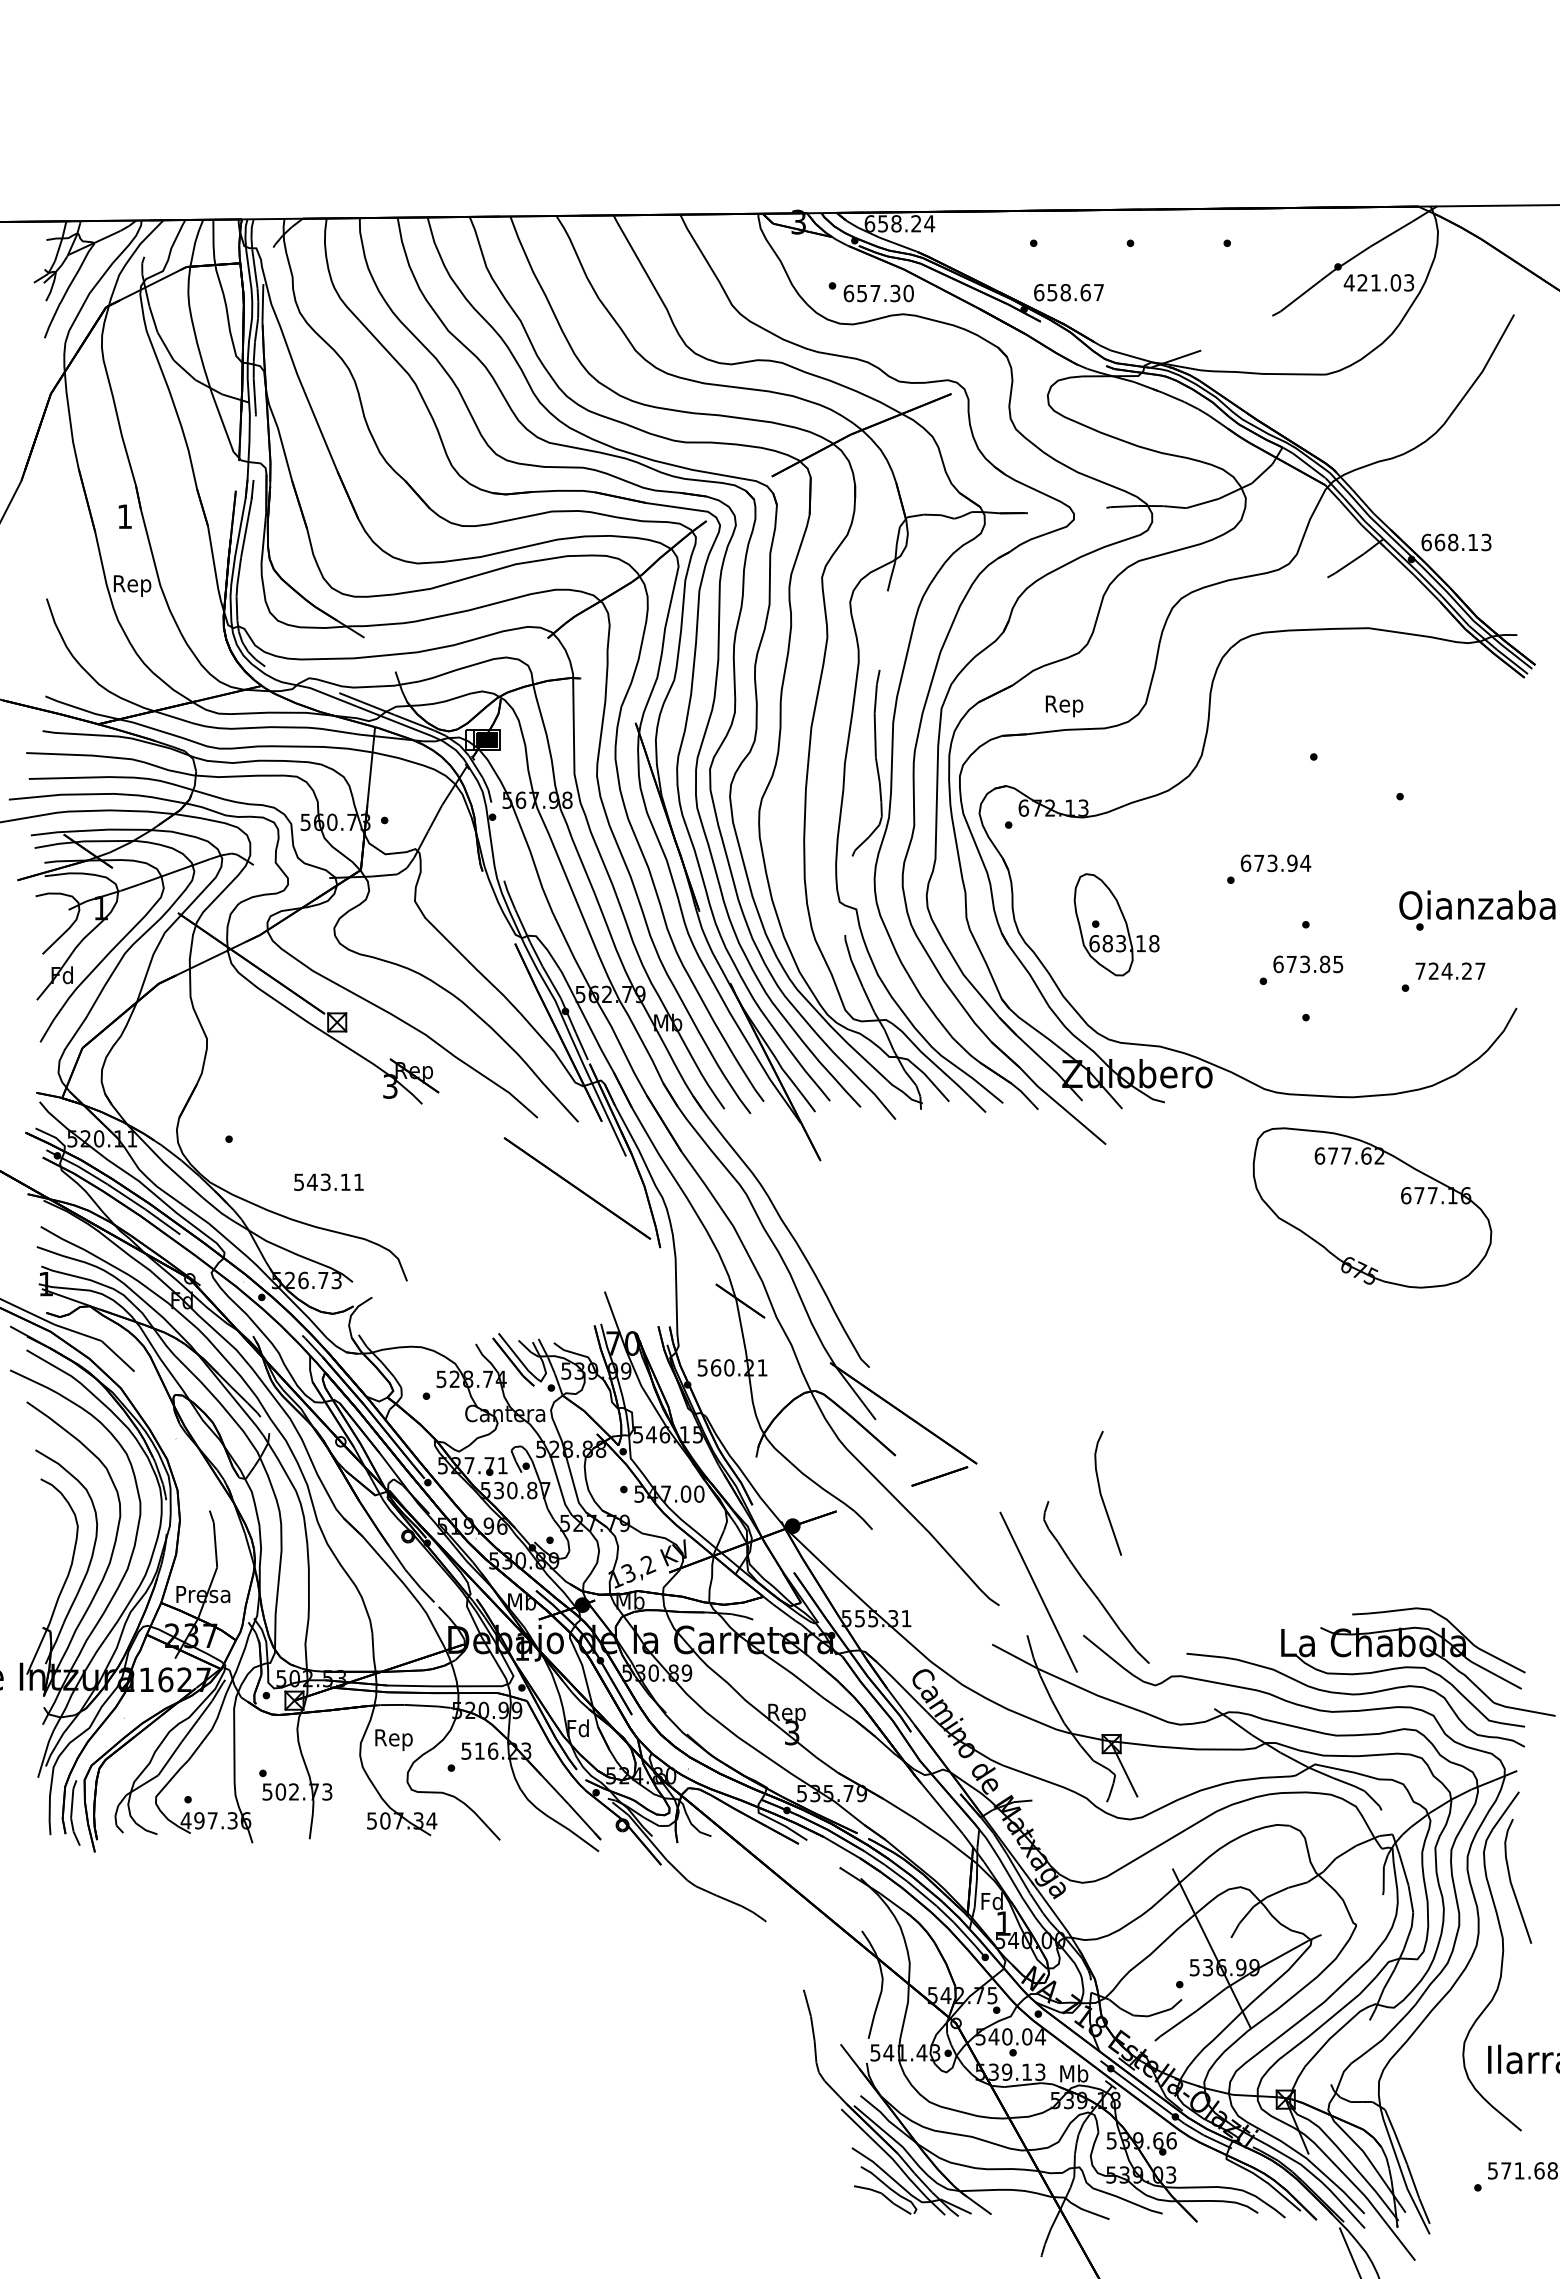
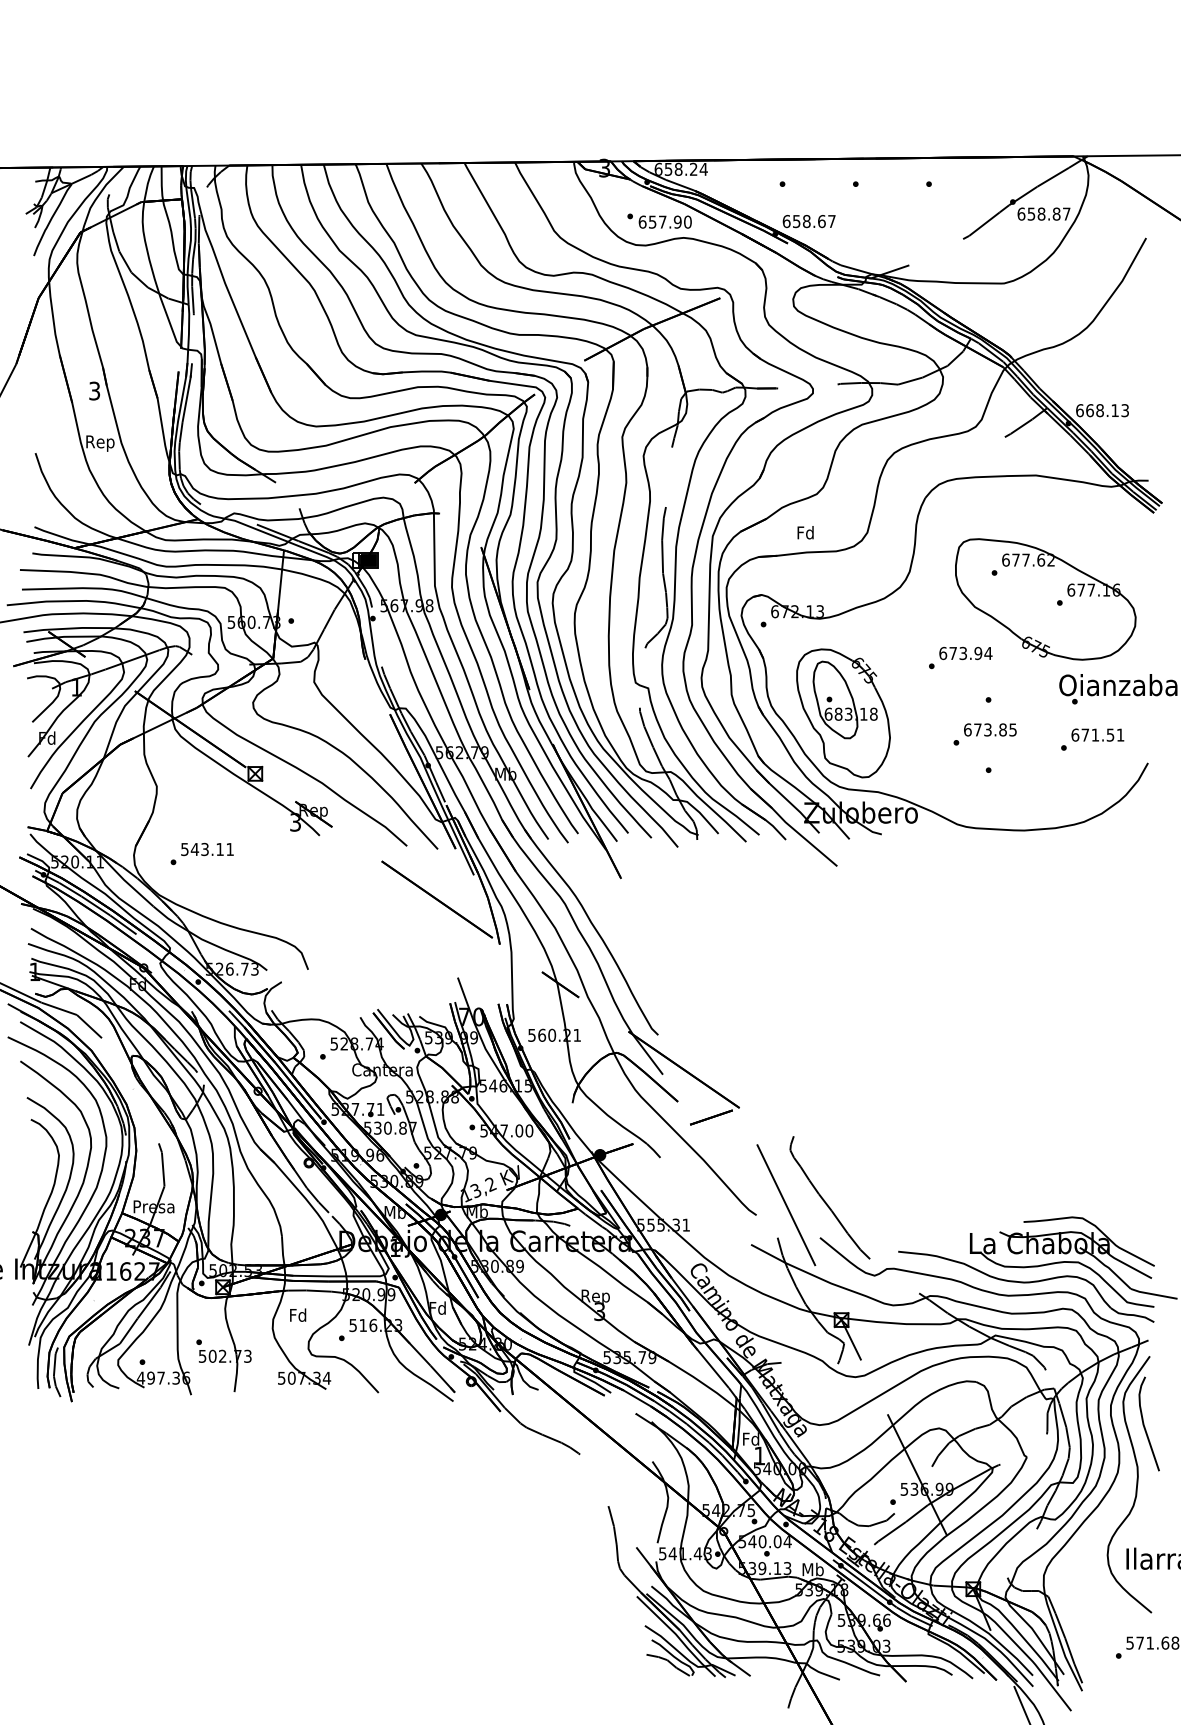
text: (1378, 282) -> (1043, 213), 421.03 -> 658.87
text: (895, 292) -> (677, 221), 657.30 -> 657.90
text: (124, 516) -> (94, 390), 1 -> 3
text: (1064, 705) -> (805, 534), Rep -> Fd
part: (1114, 942) -> (843, 713), added
text: (1450, 970) -> (1098, 734), 724.27 -> 671.51
text: (328, 1181) -> (207, 848), moved
part: (1372, 1207) -> (1045, 599), moved
curve: (1102, 1496) -> (834, 1132), removed
text: (393, 1739) -> (297, 1316), Rep -> Fd

